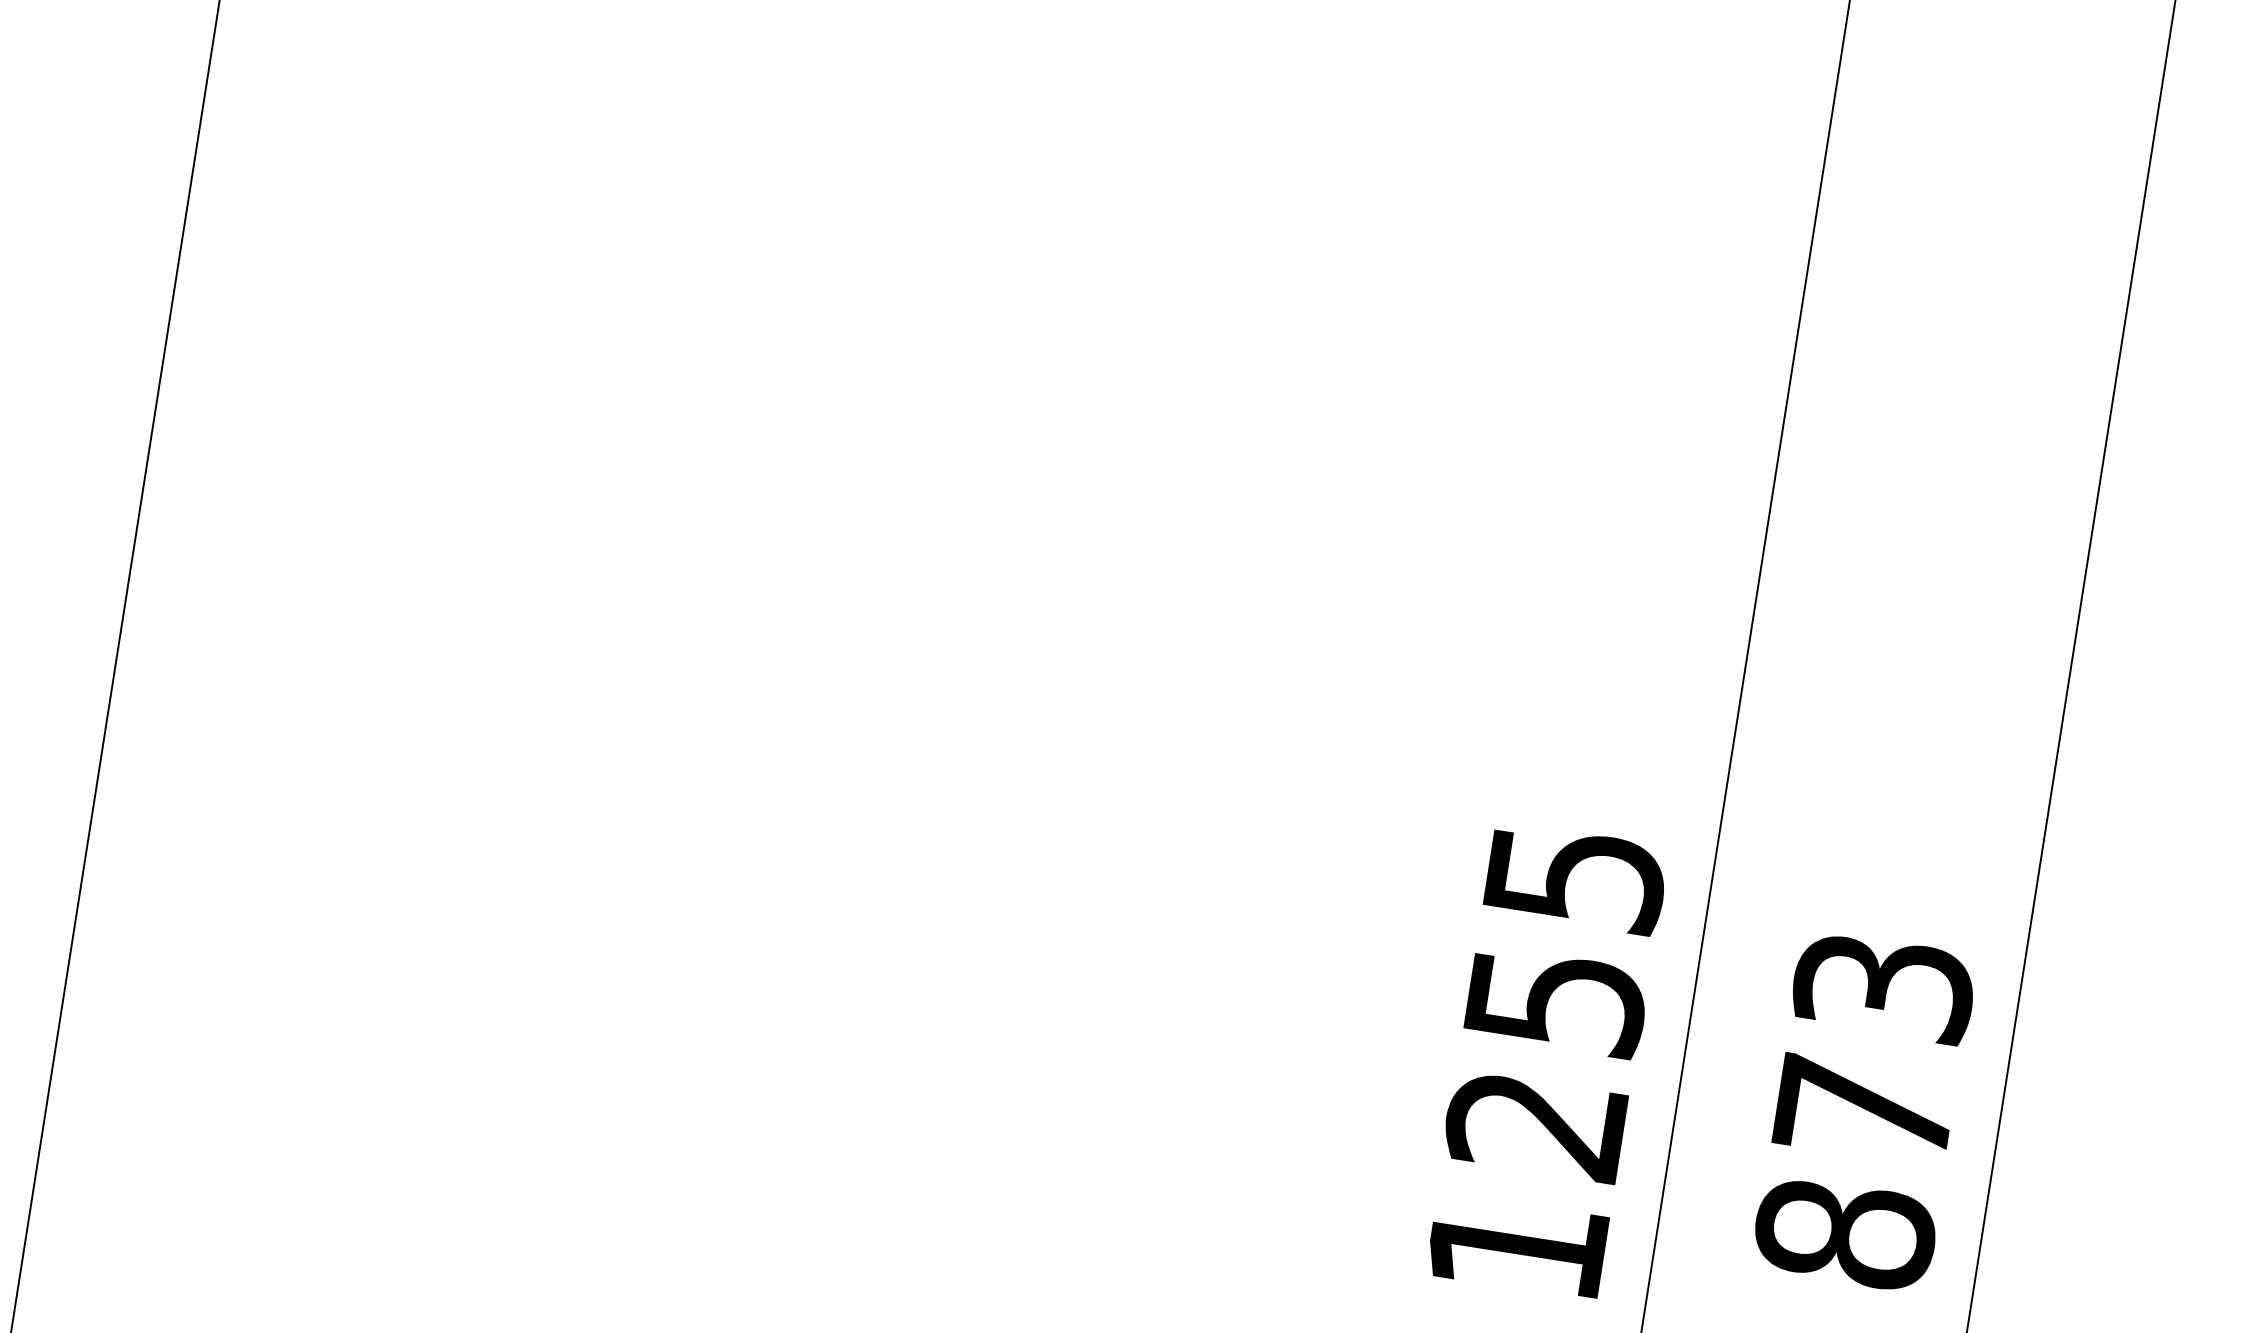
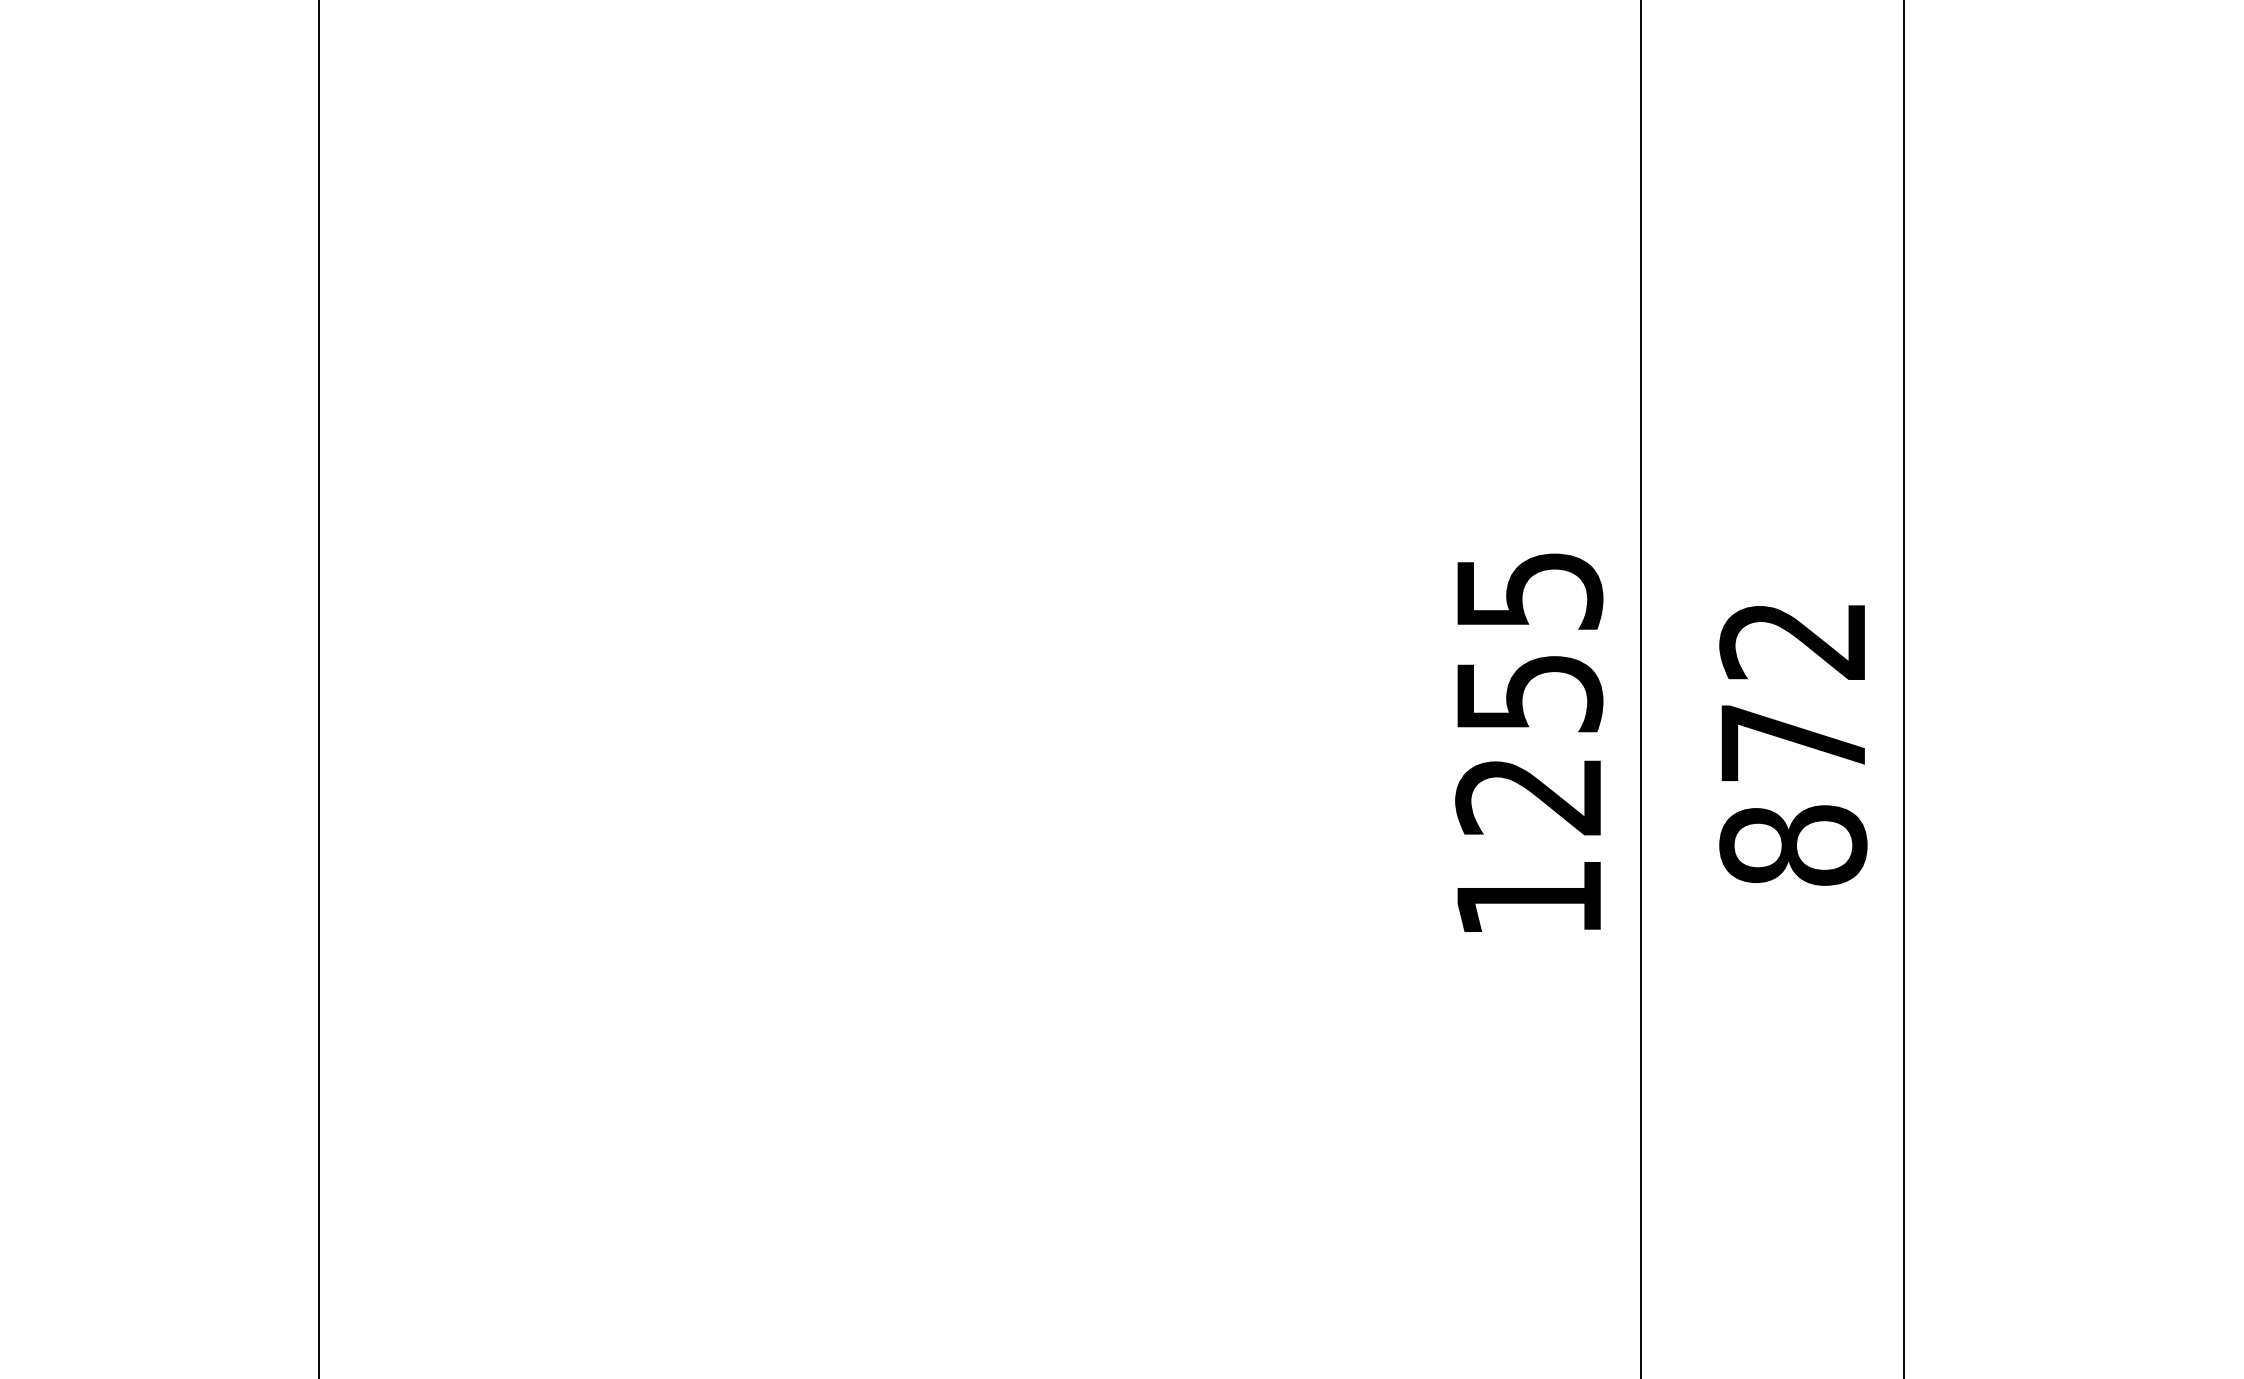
text: (1884, 987) -> (1793, 640), 873 -> 872

